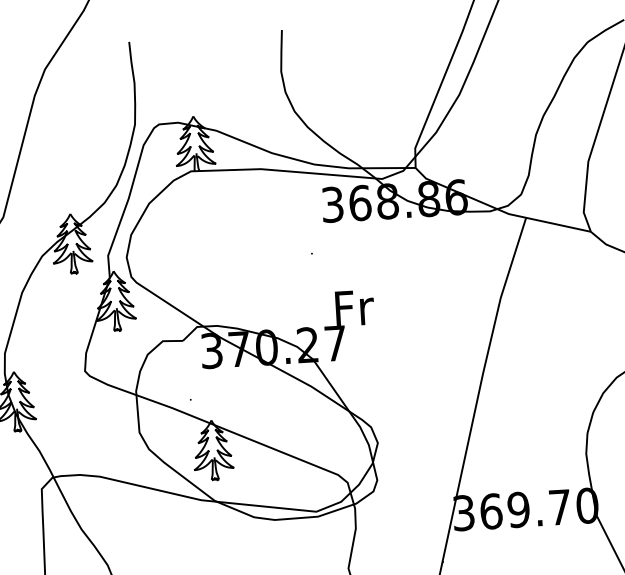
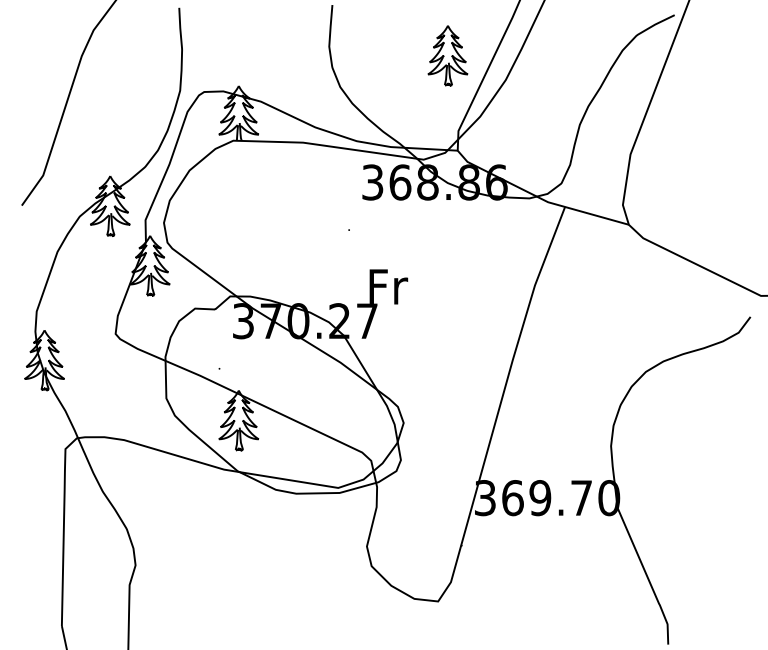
part: (399, 73) -> (447, 55), added

